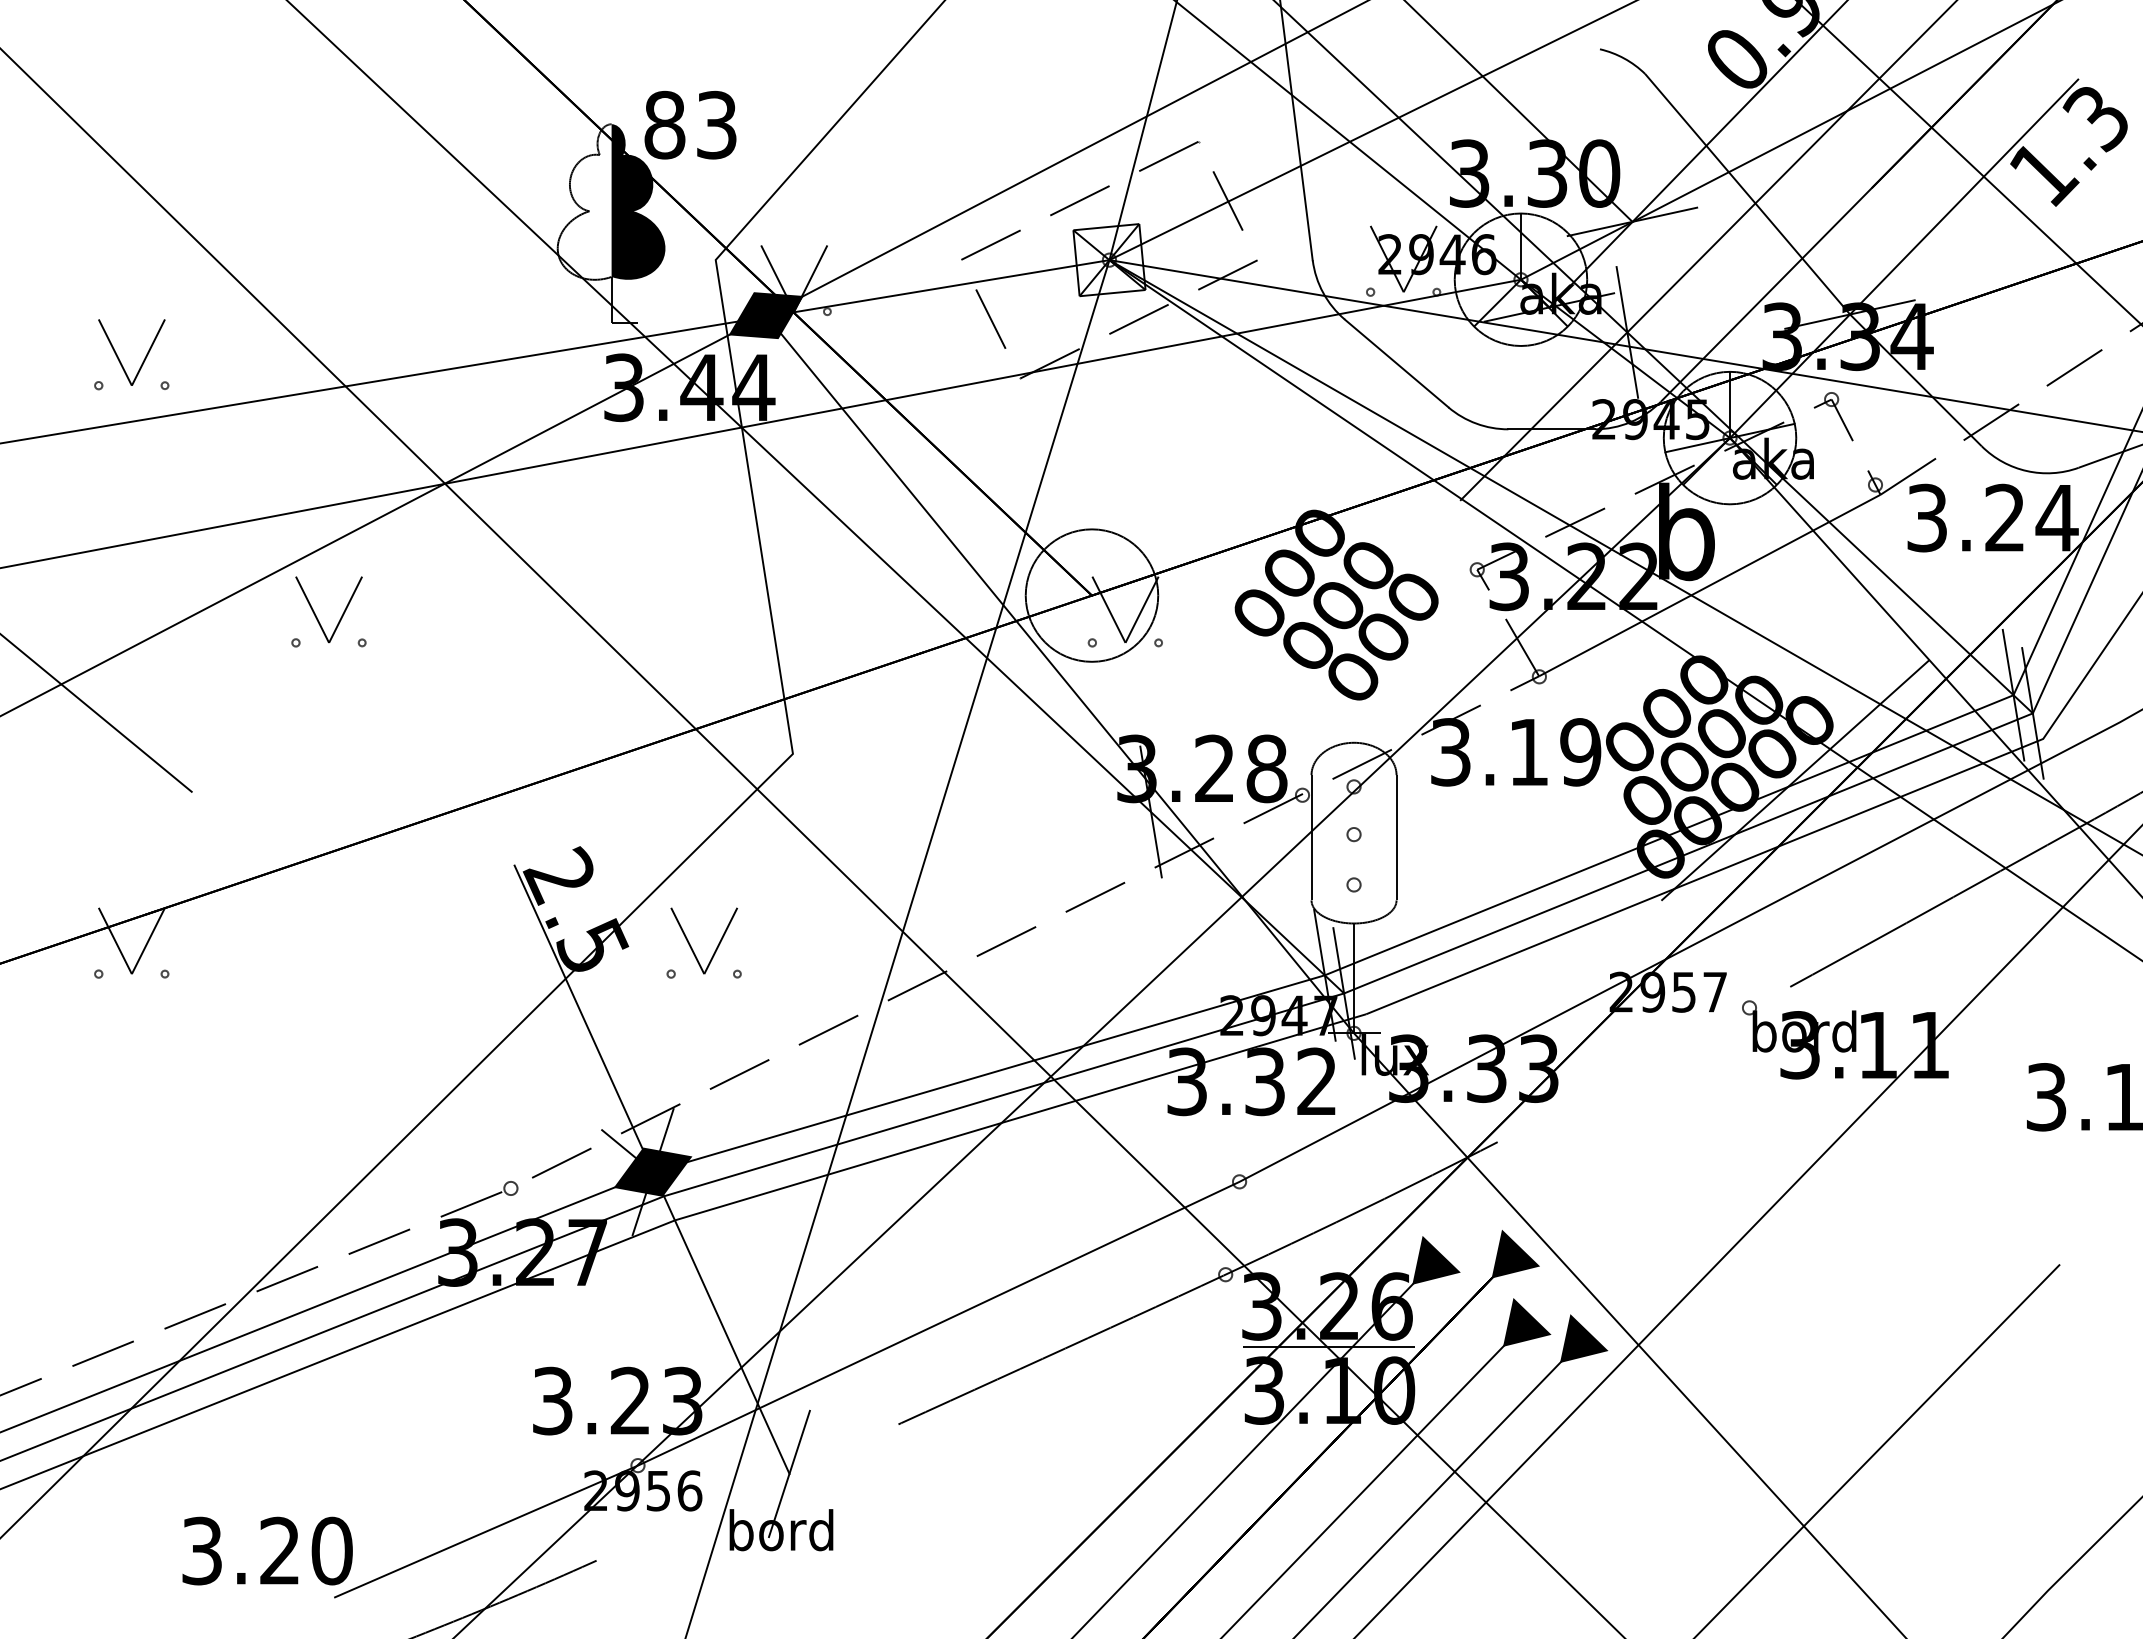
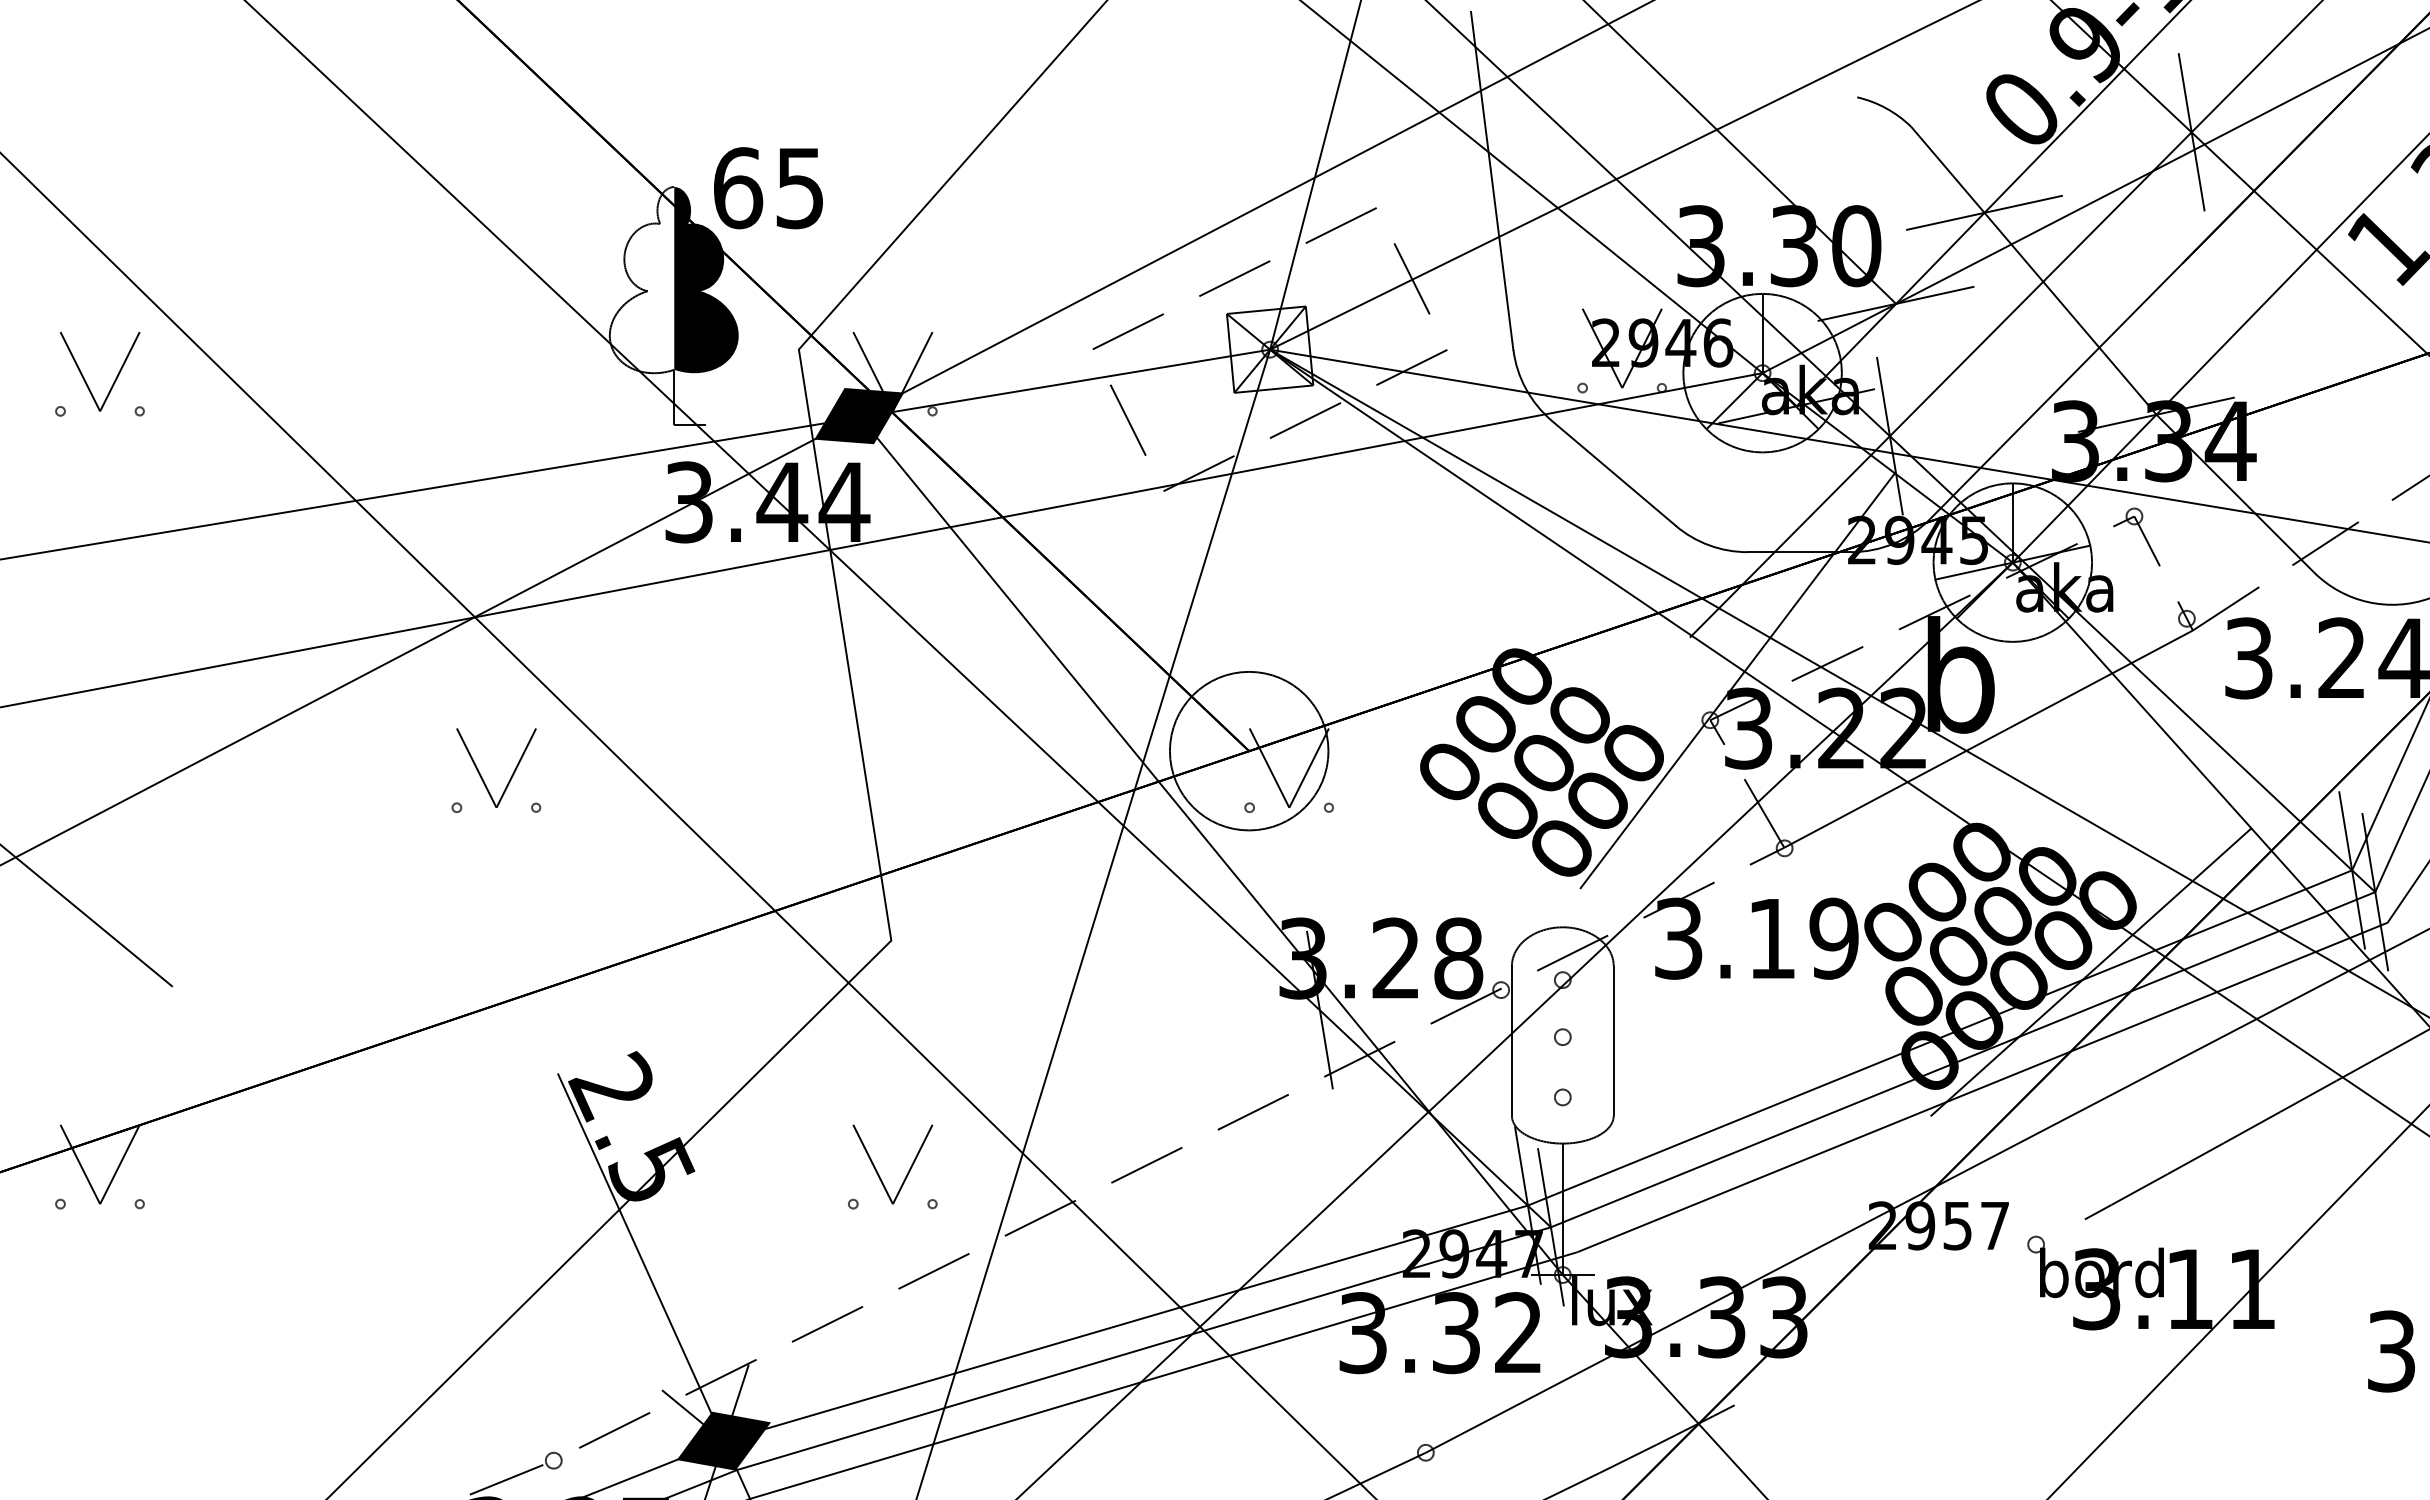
line: (1879, 78) -> (2191, 132), added
text: (690, 124) -> (768, 187), 83 -> 65
line: (1706, 145) -> (1984, 212), added
part: (120, 360) -> (86, 381), moved
line: (1499, 536) -> (1736, 680), added
part: (317, 617) -> (482, 777), moved
part: (692, 948) -> (878, 1173), moved

